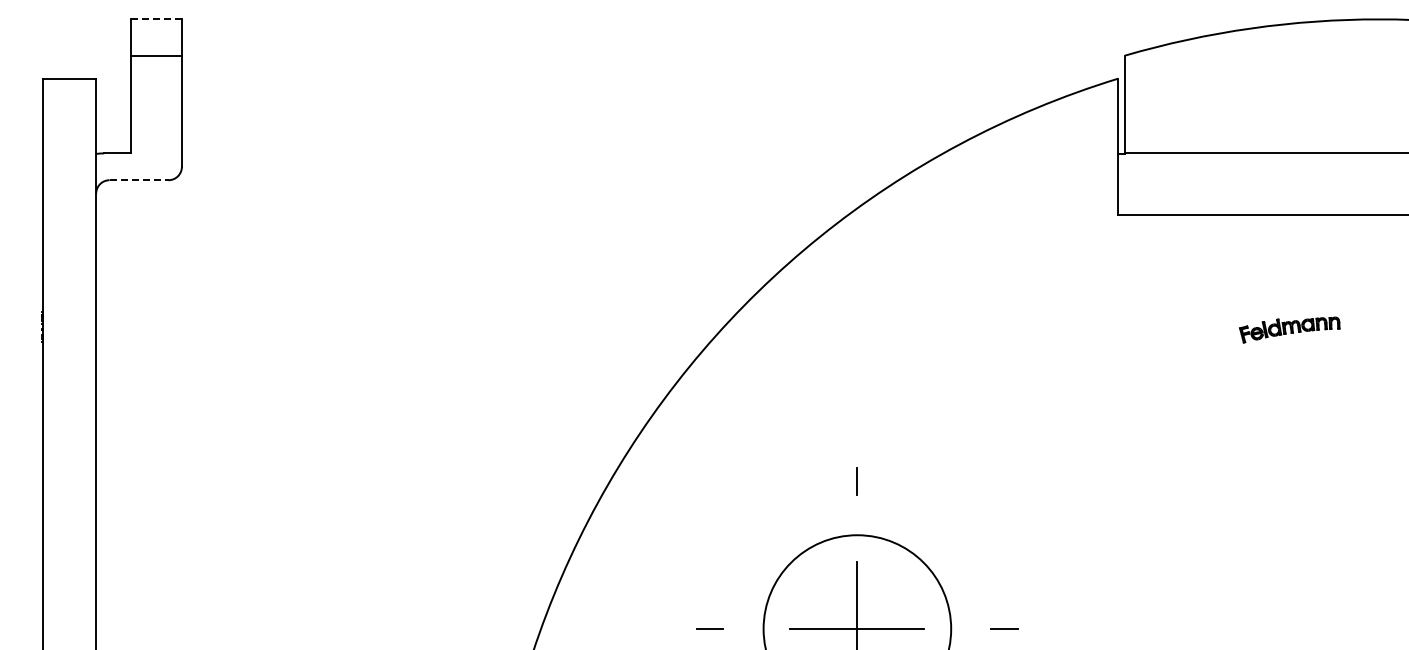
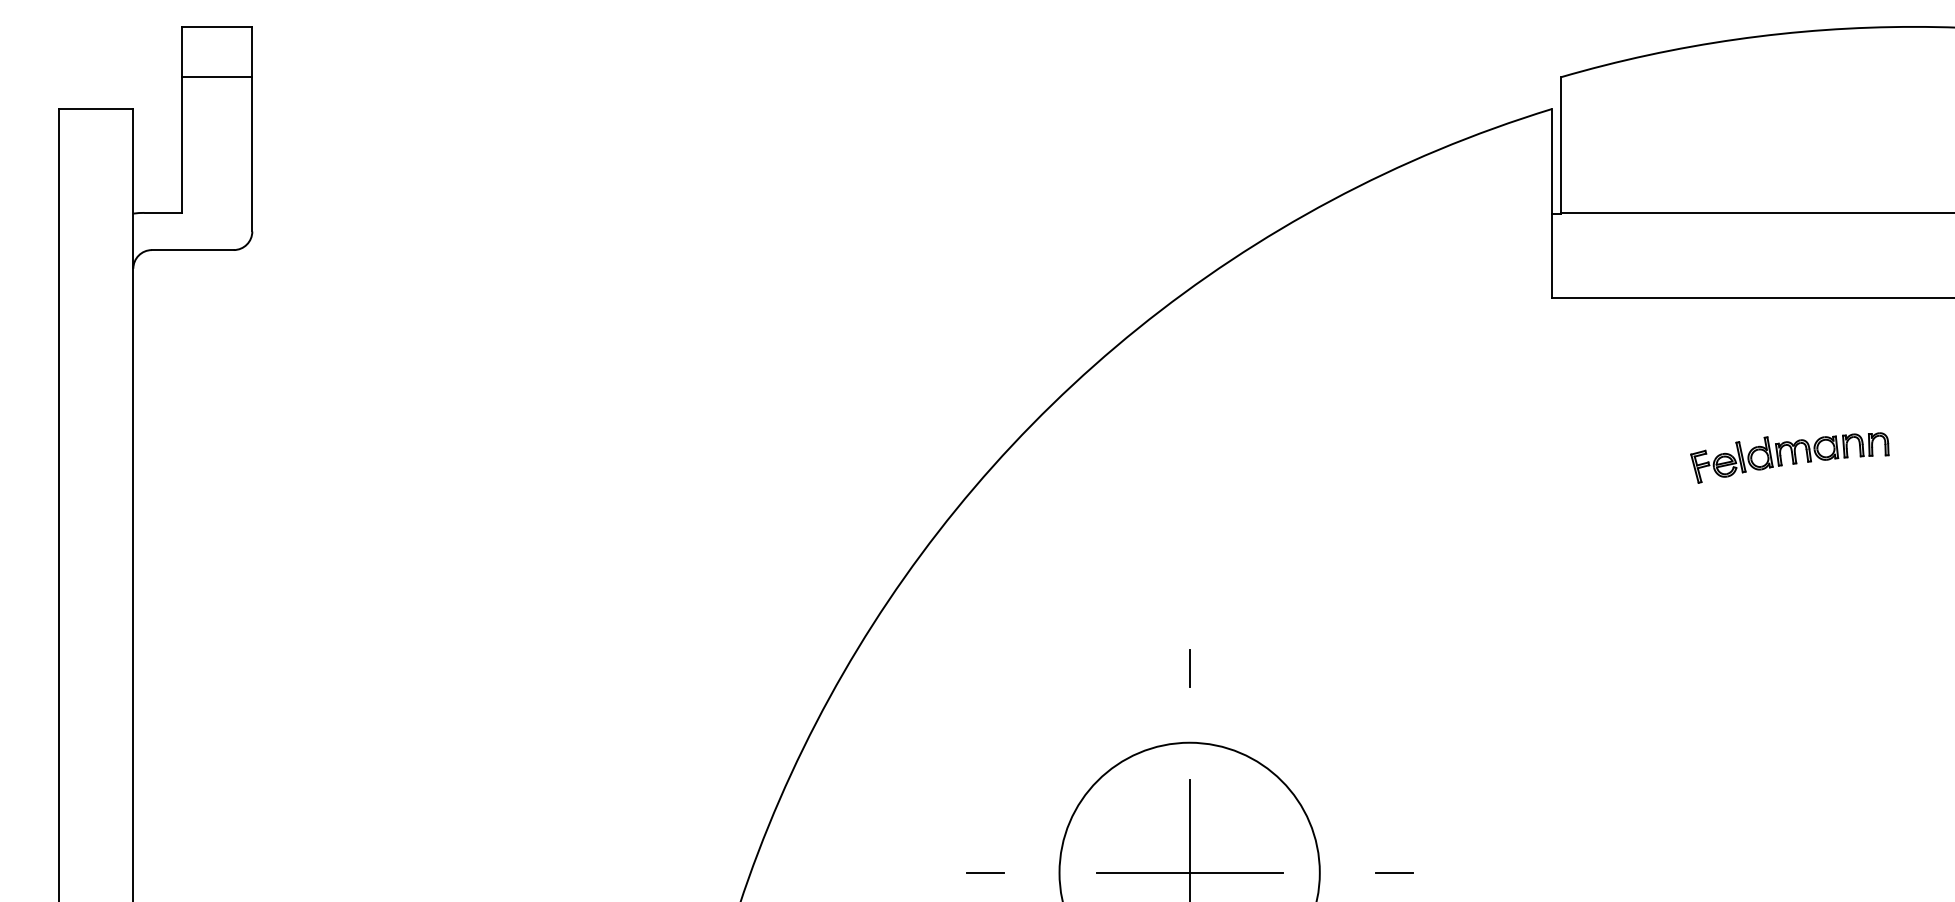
line: (155, 19) -> (215, 27), dashed -> solid
line: (139, 180) -> (193, 250), dashed -> solid
part: (1289, 329) -> (1789, 457), size x1.43

